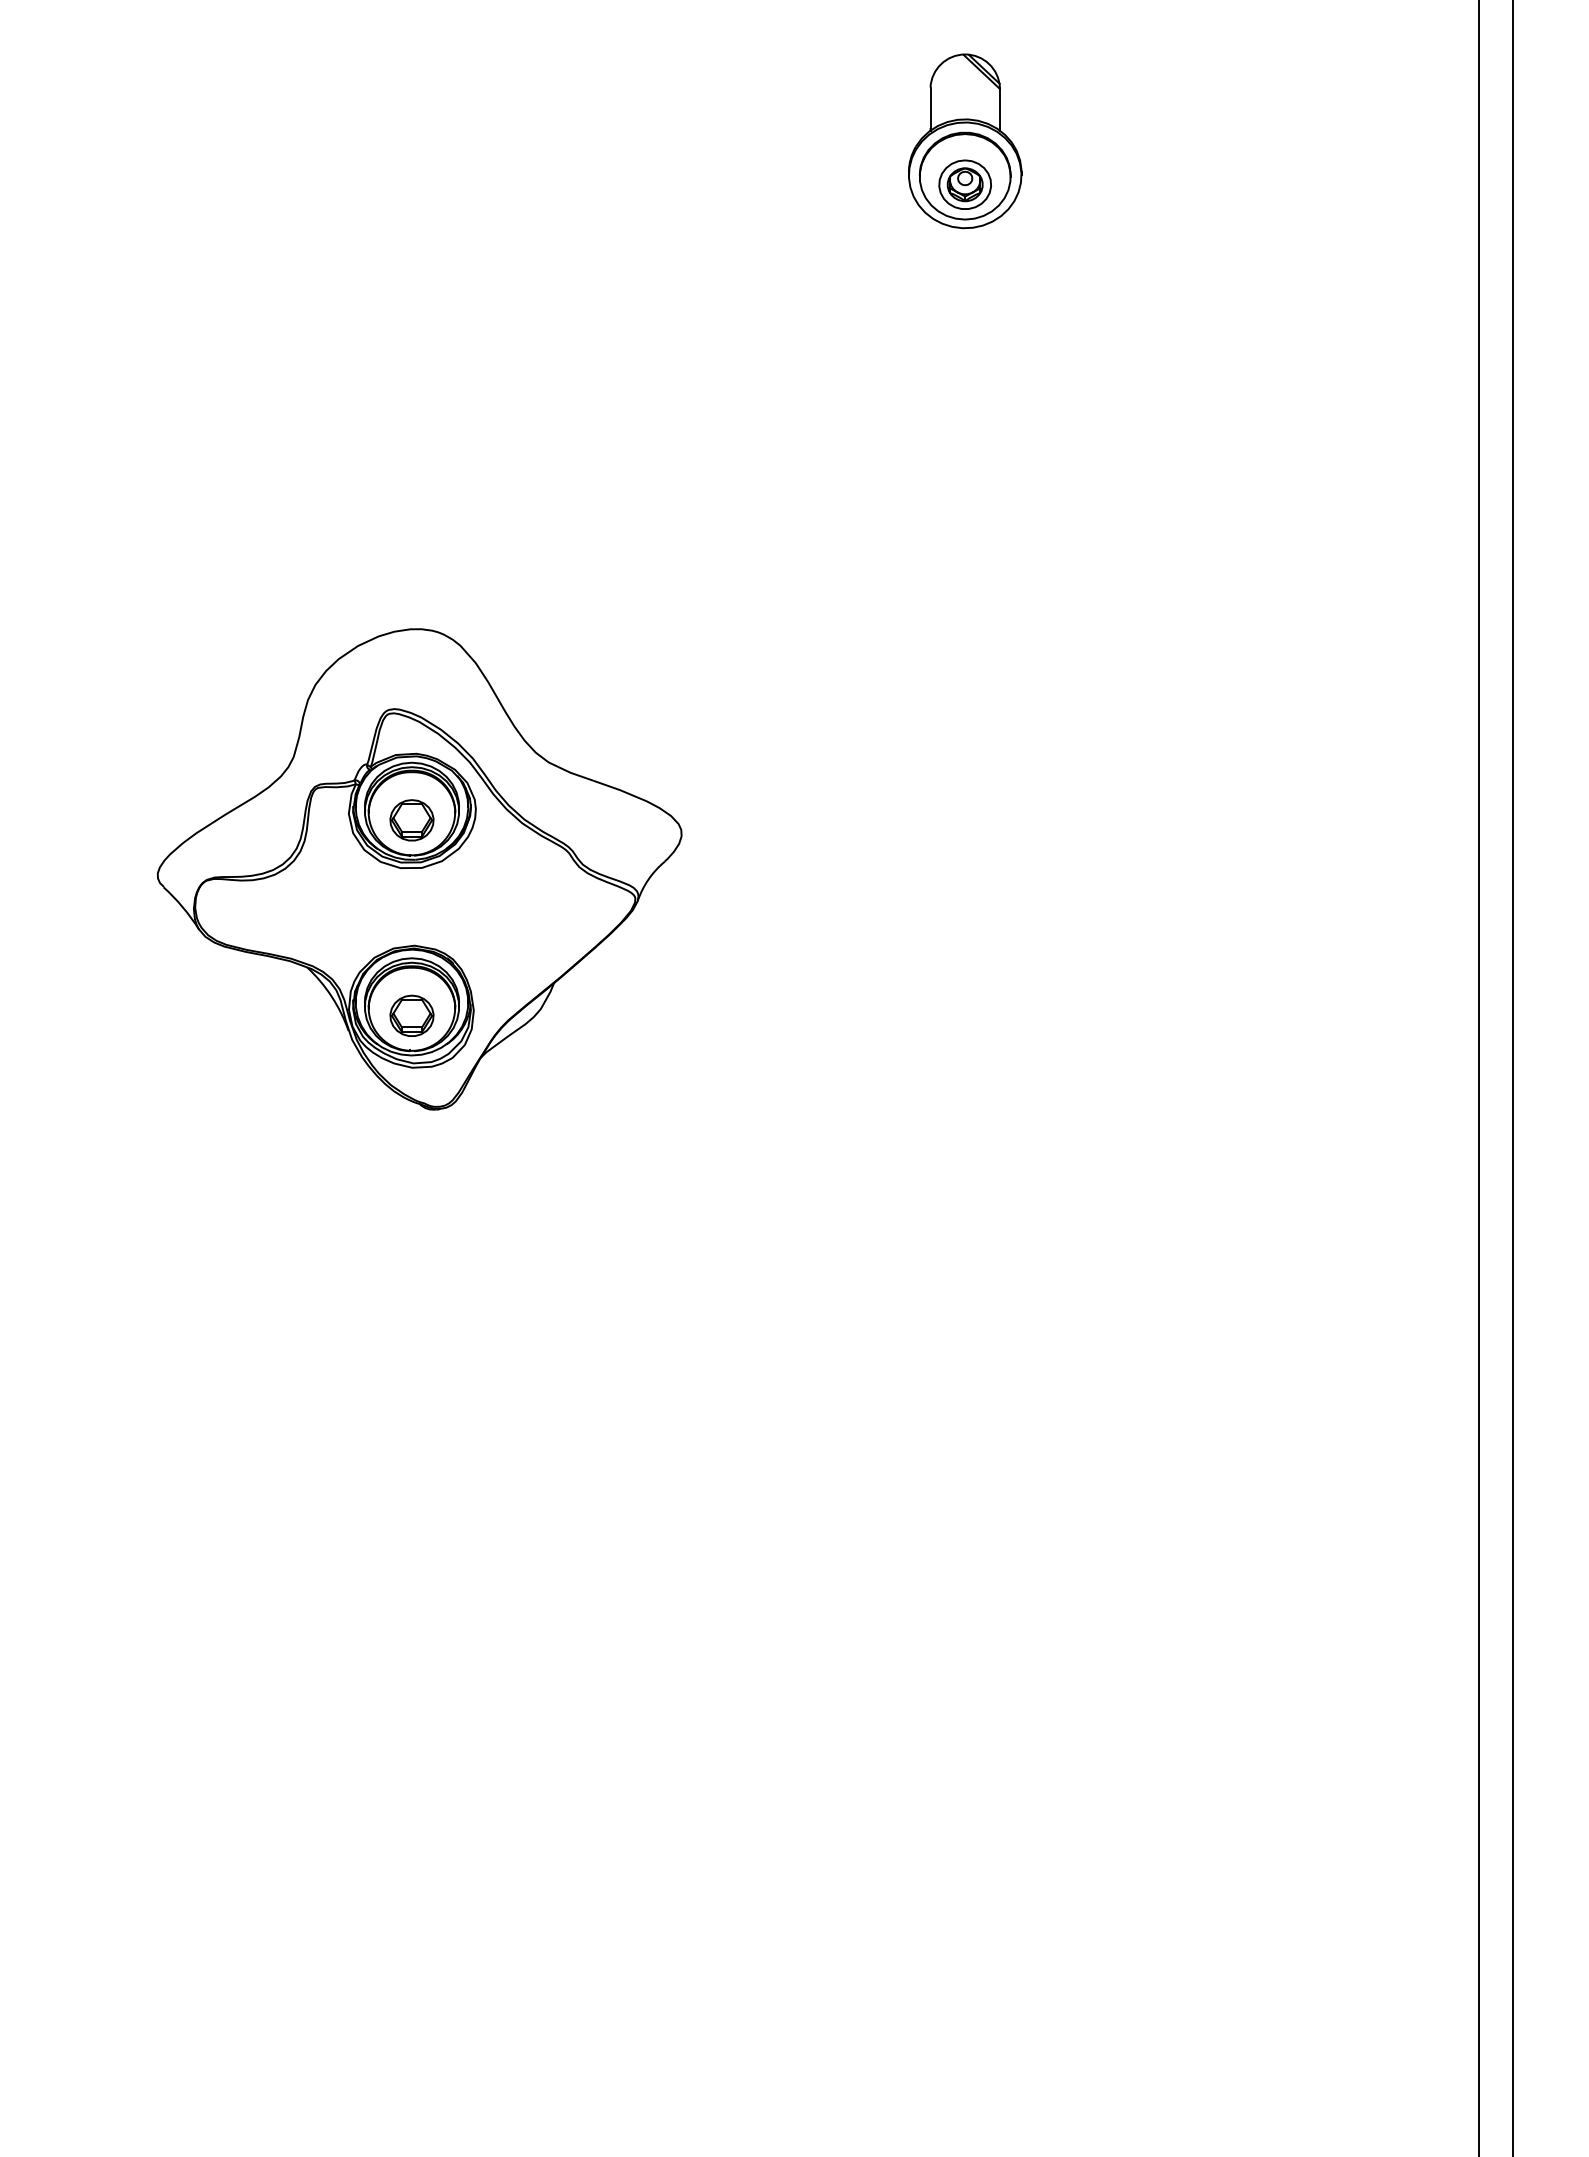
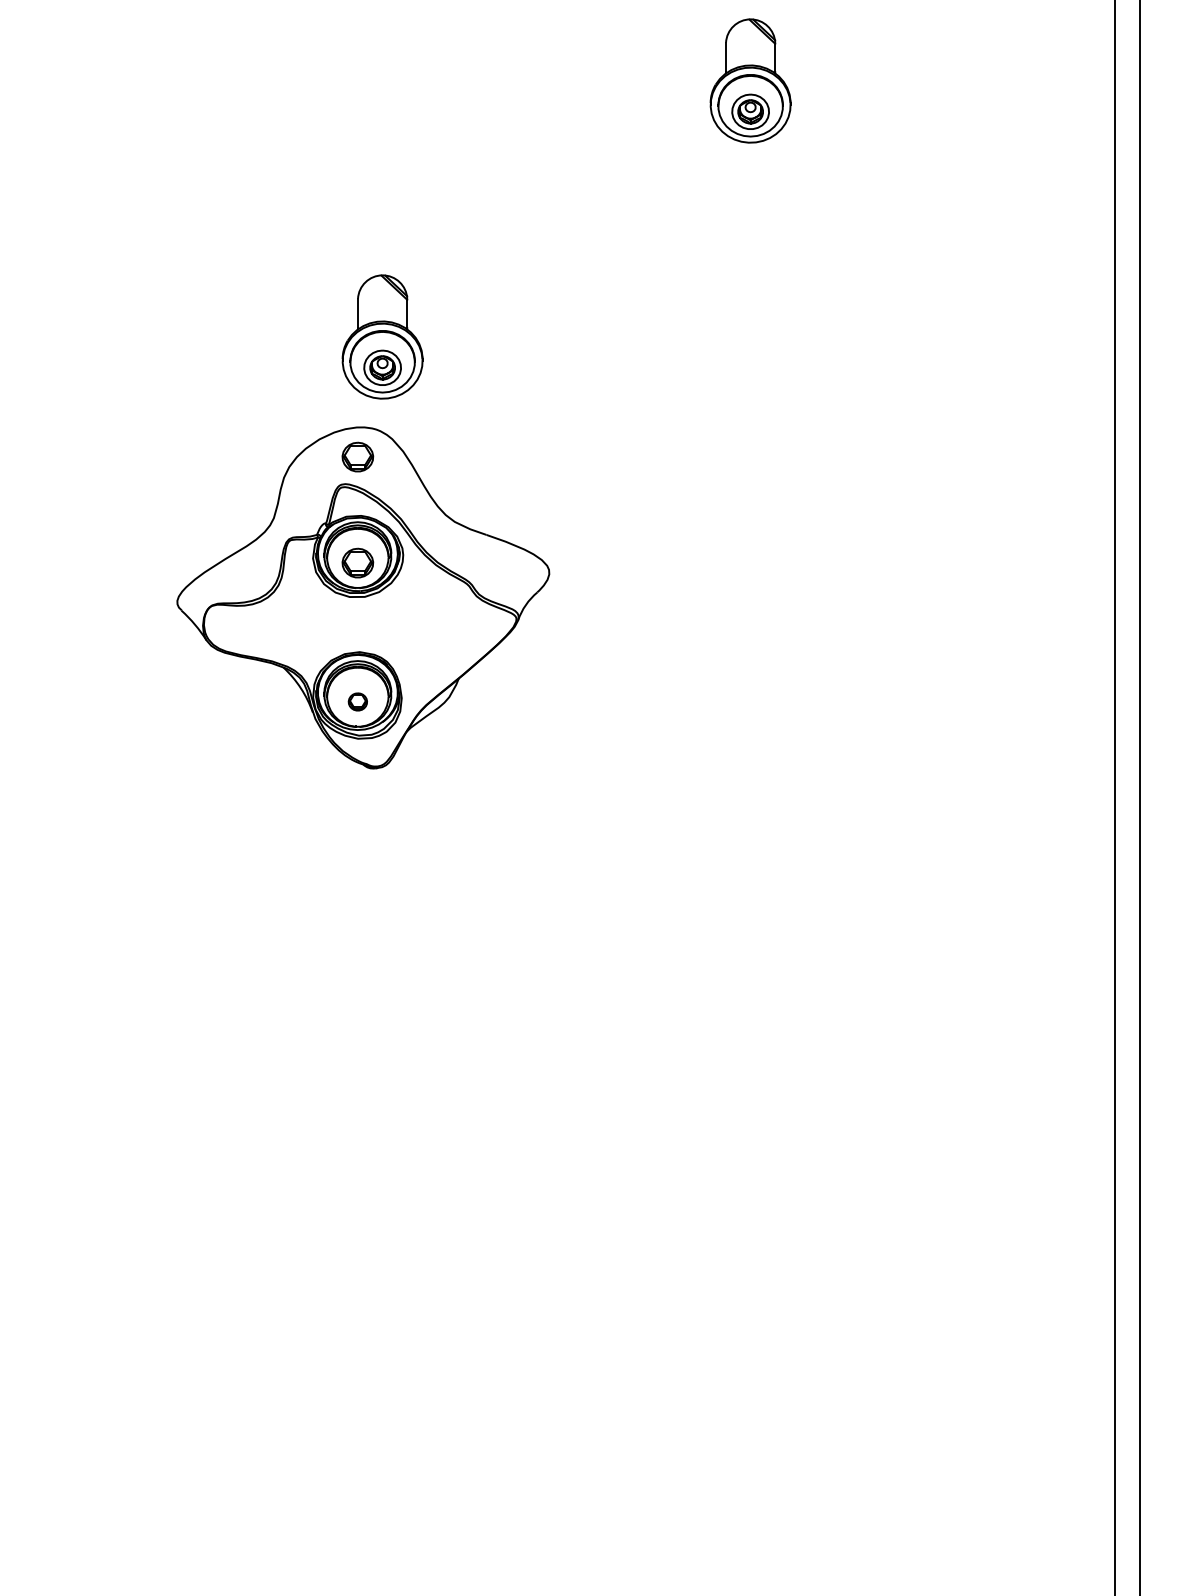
part: (446, 501) -> (382, 336), added
part: (411, 670) -> (357, 456), added
part: (411, 1015) -> (357, 701), size x0.6

